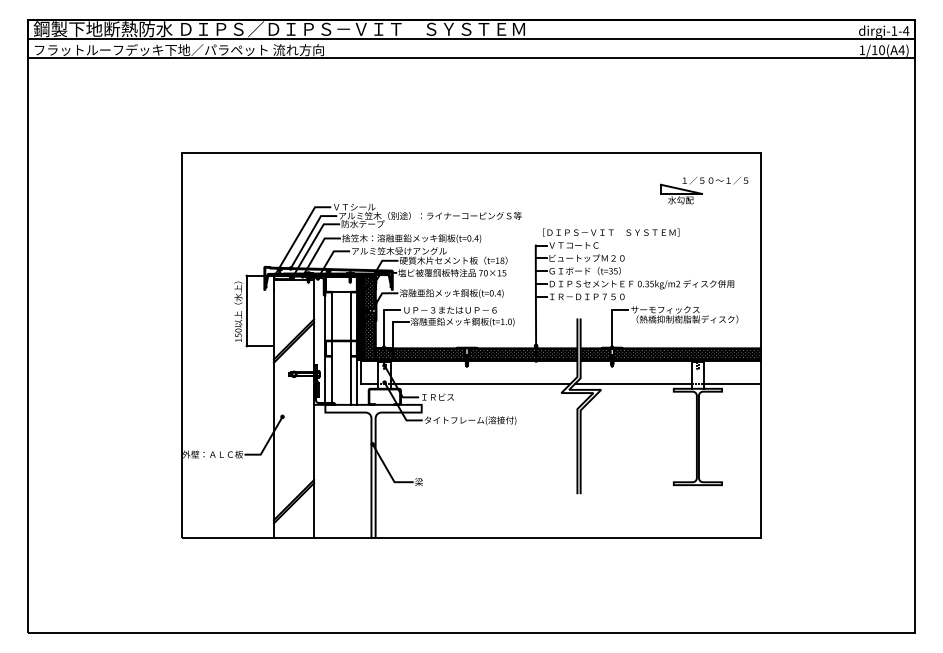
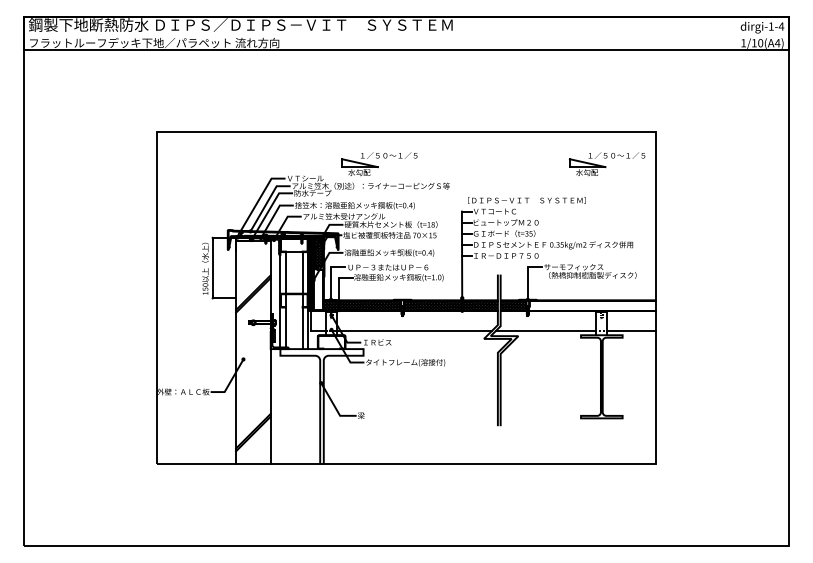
line: (471, 39) -> (406, 33), removed
part: (440, 190) -> (379, 164), added
hatch: (369, 335) -> (318, 289), removed
hatch: (686, 354) -> (591, 305), removed

